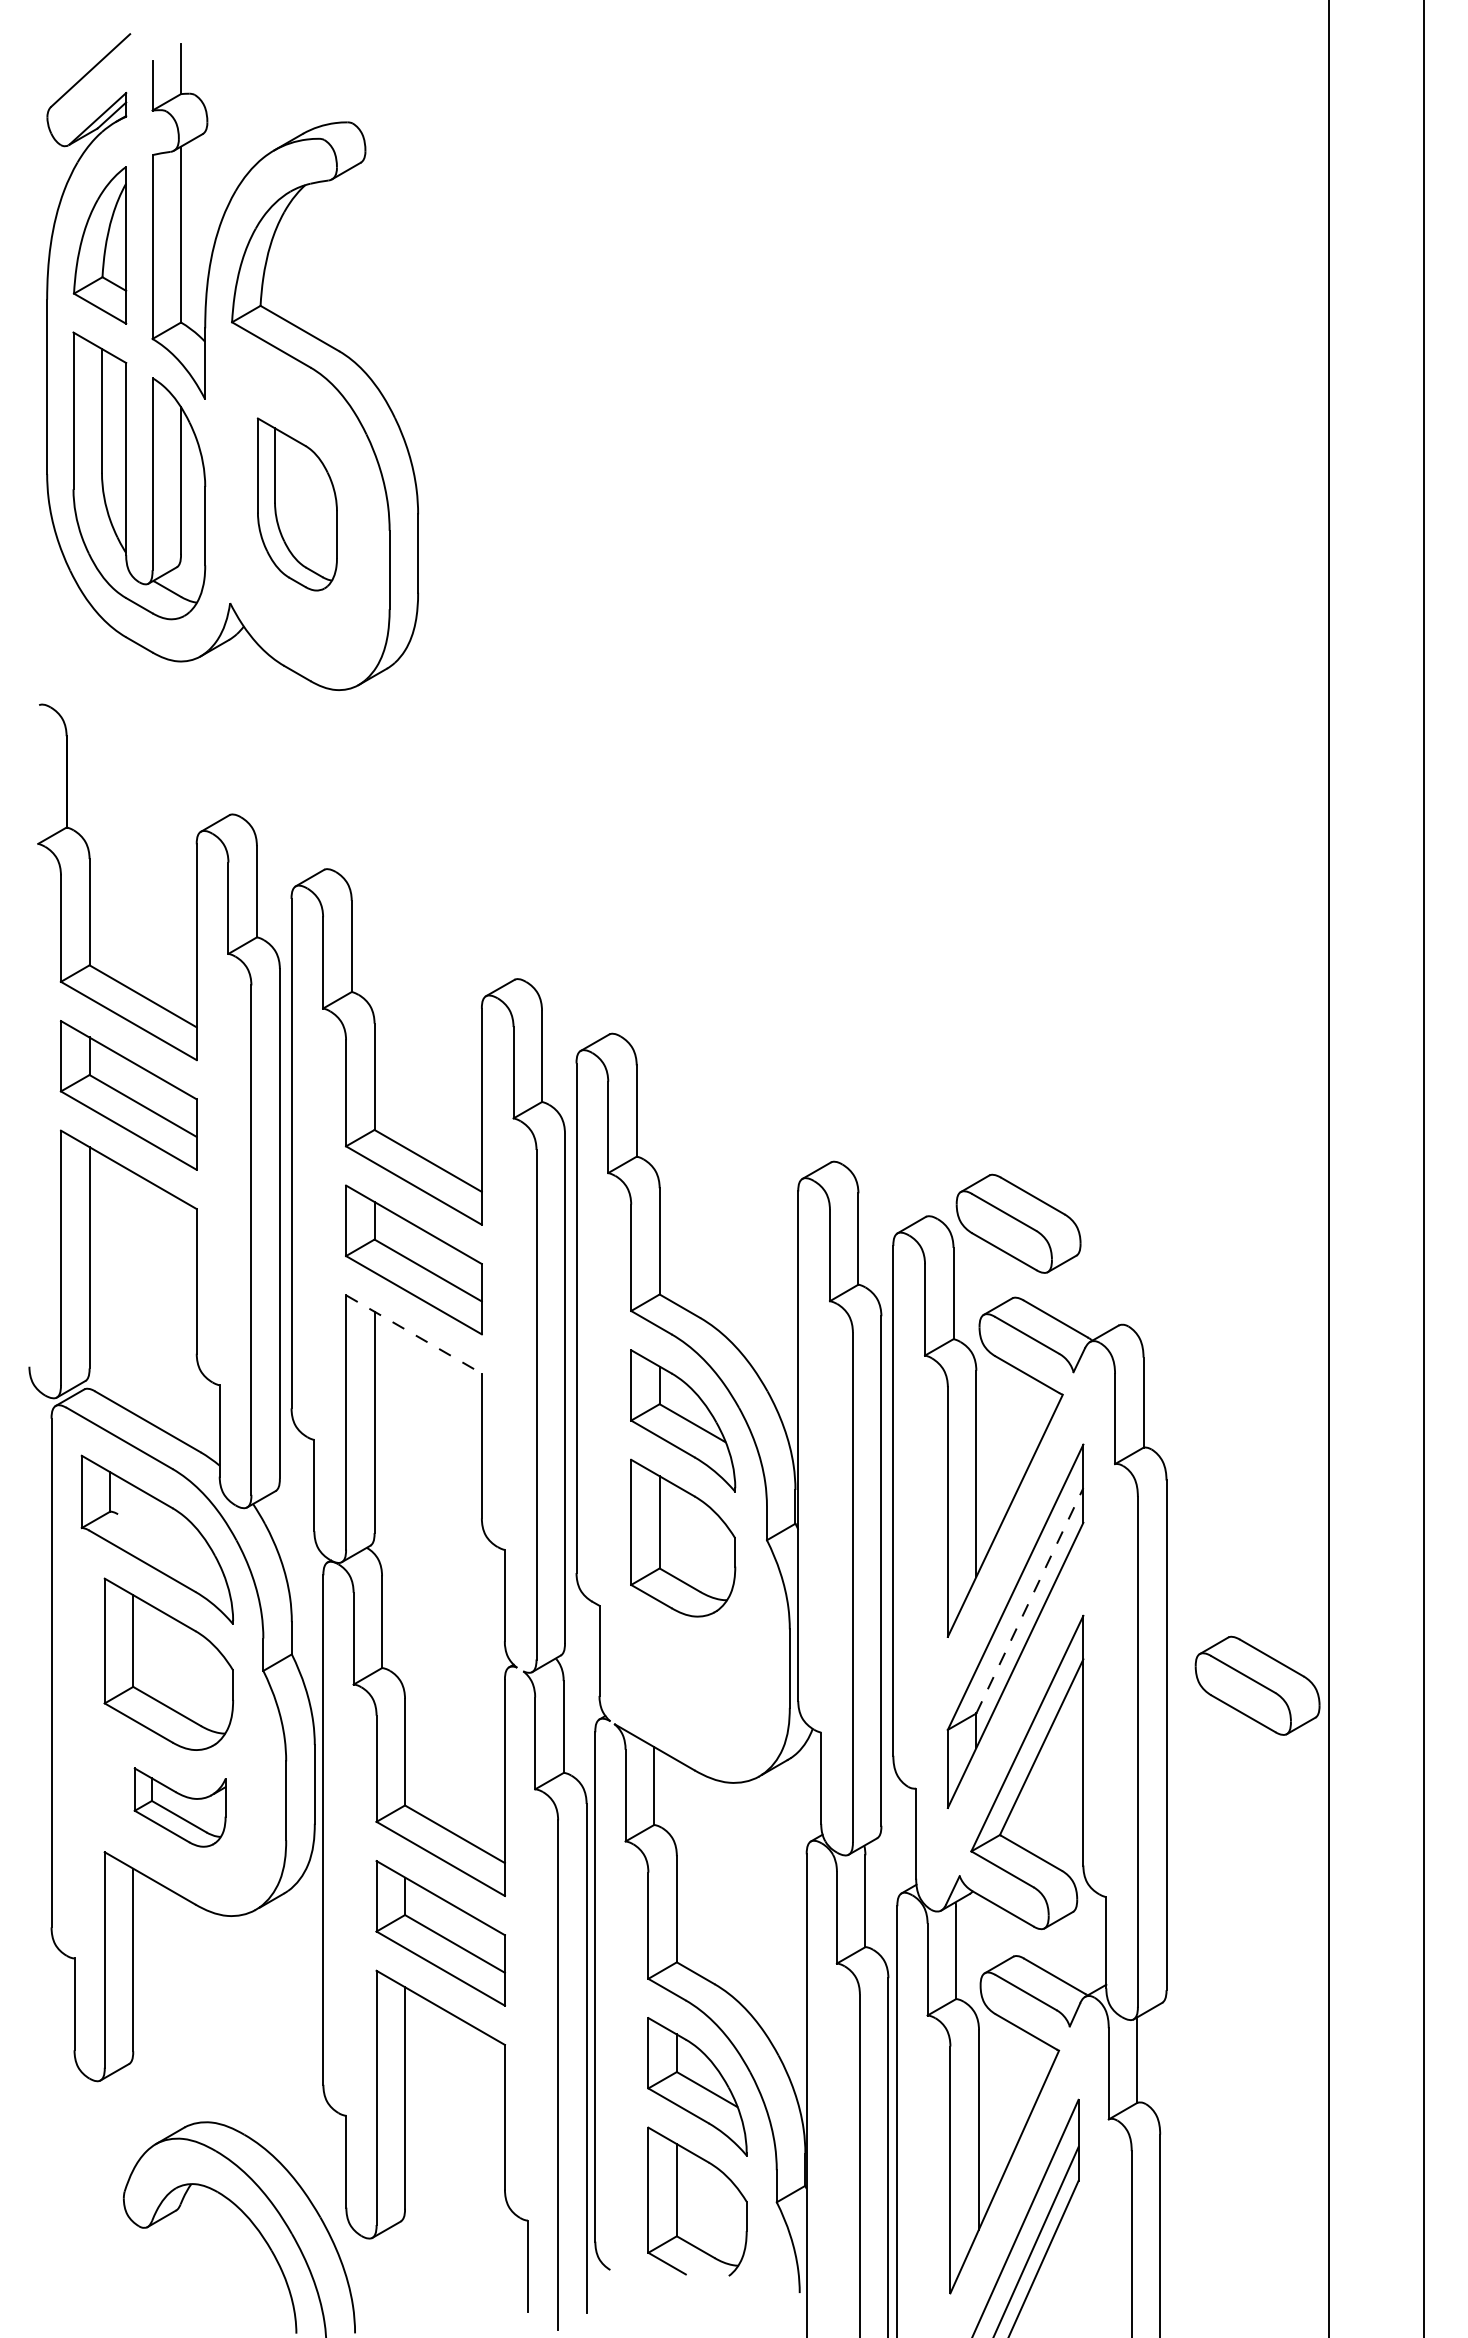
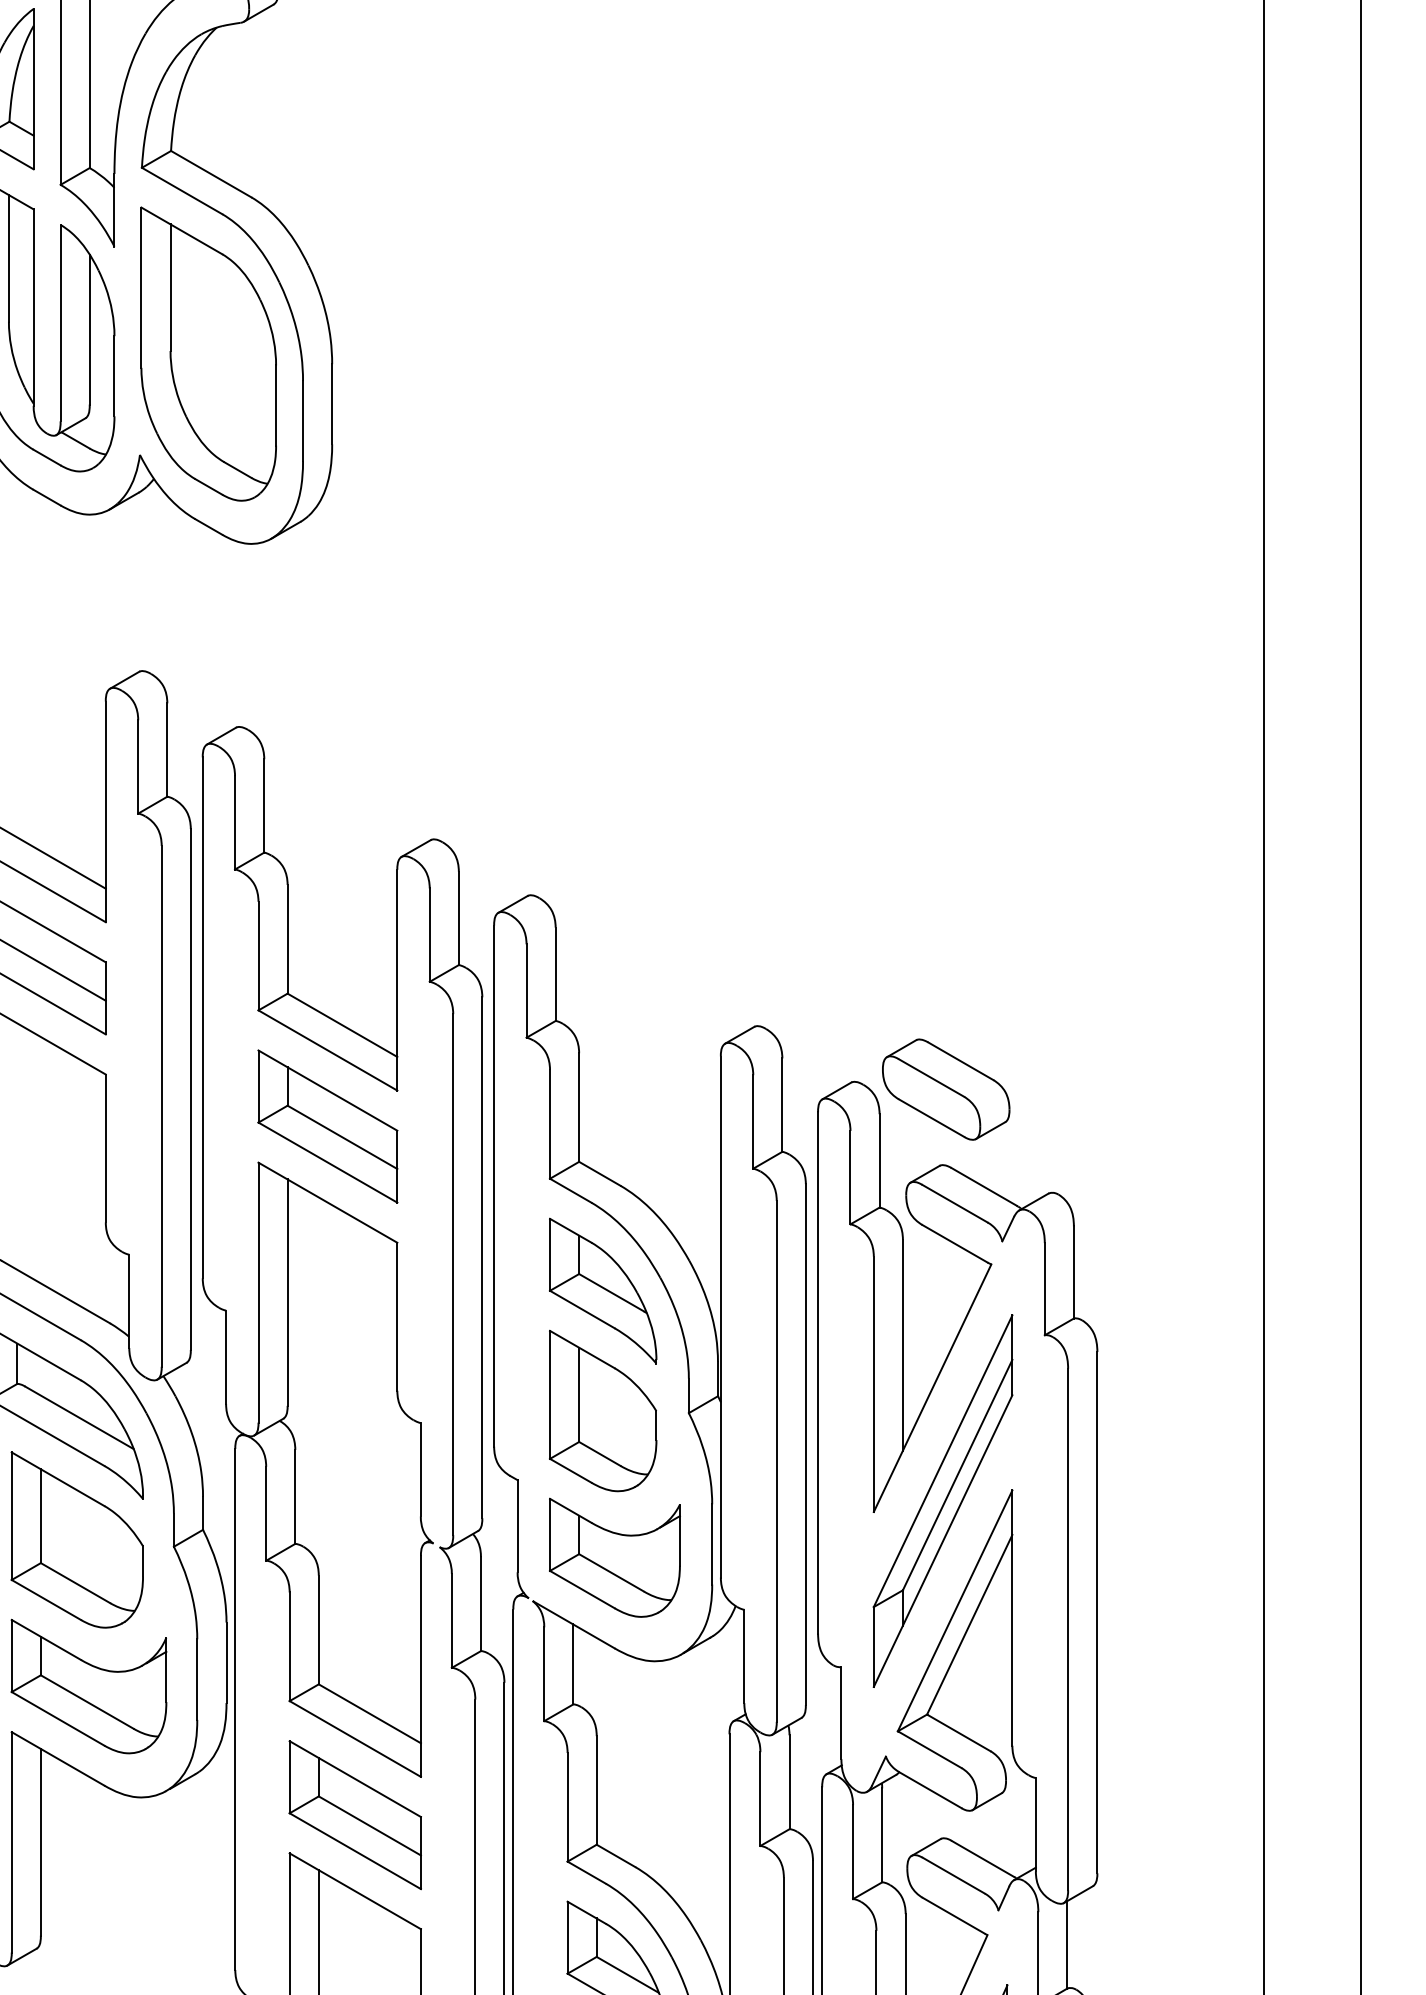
part: (297, 504) -> (208, 354), size x1.67
line: (414, 1334) -> (328, 1202), dashed -> solid
line: (170, 1544) -> (78, 1417), added
line: (1029, 1600) -> (957, 1474), dashed -> solid
part: (694, 1681) -> (614, 1557), added
part: (1257, 1685) -> (1190, 1561), removed
part: (179, 1807) -> (88, 1686), size x1.67

